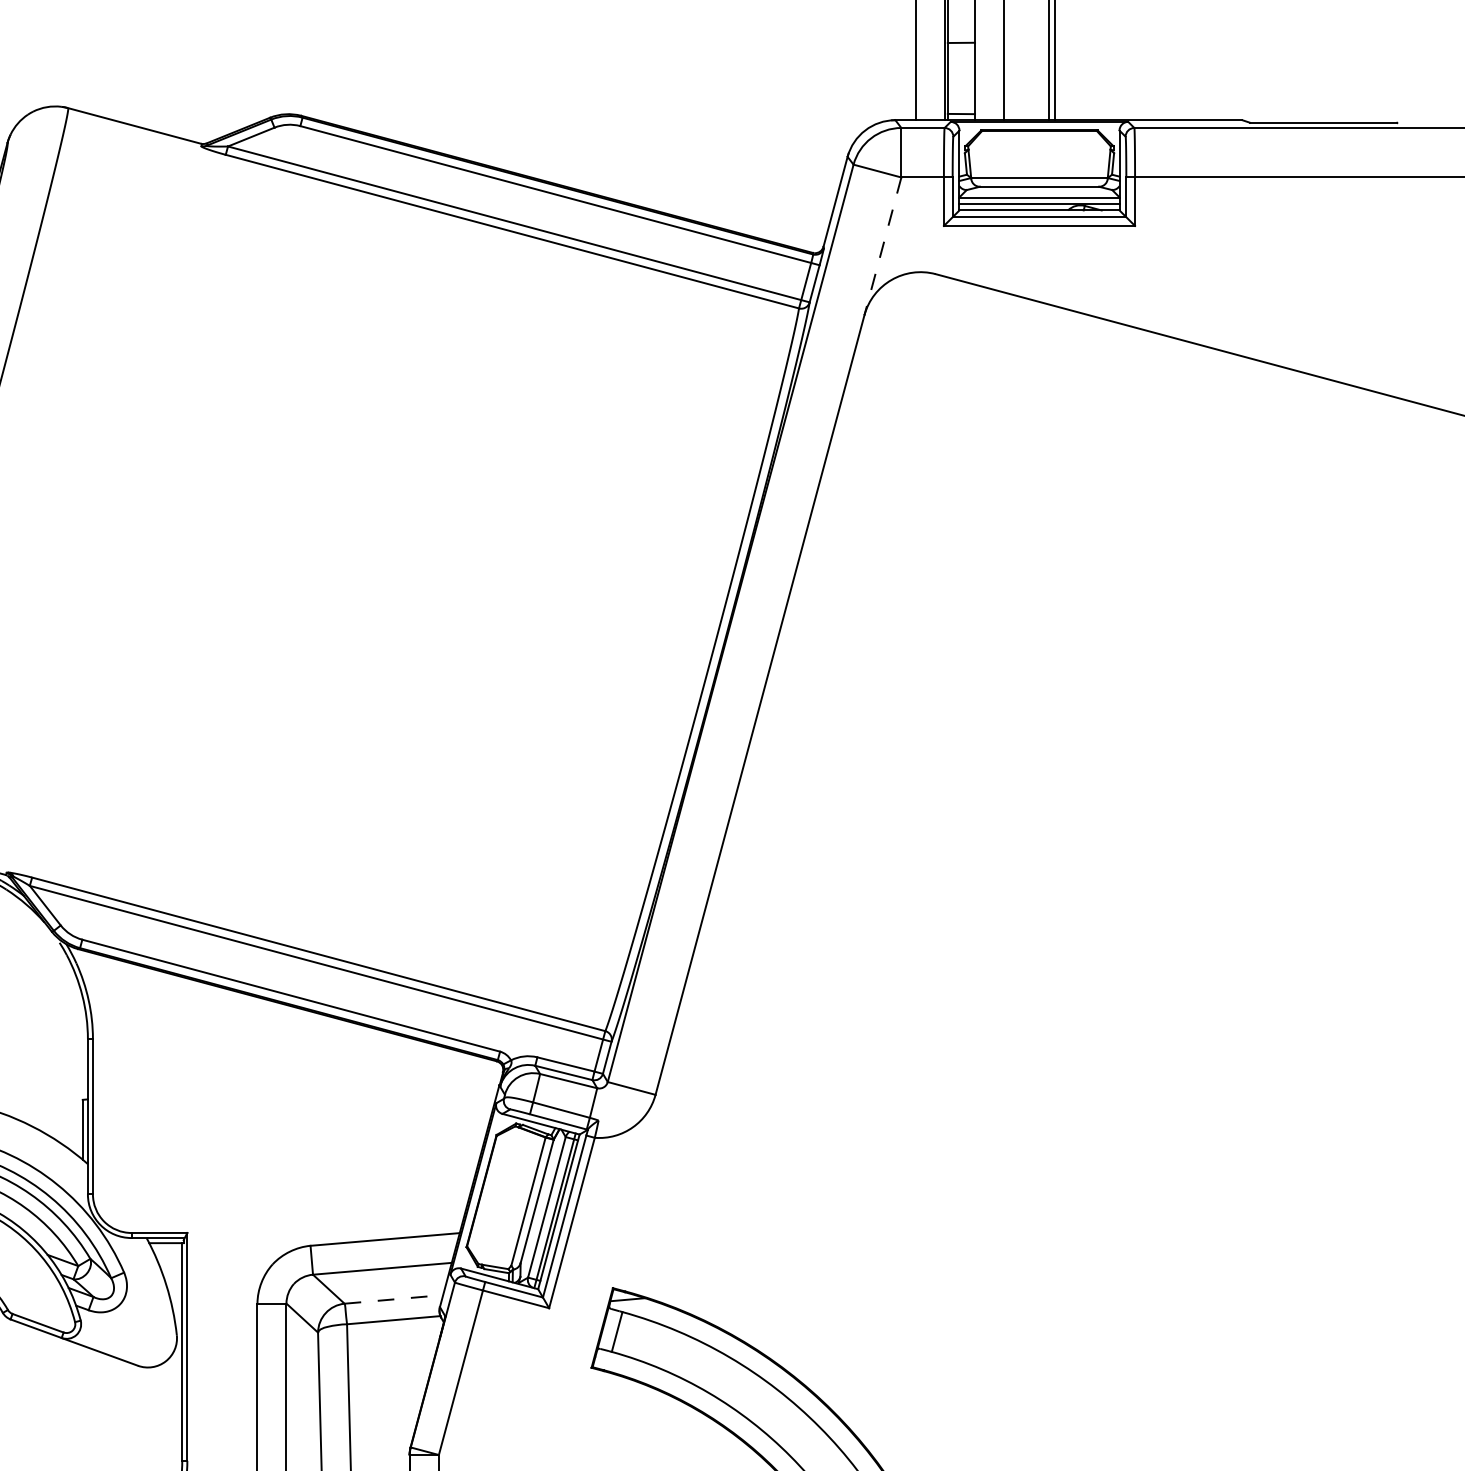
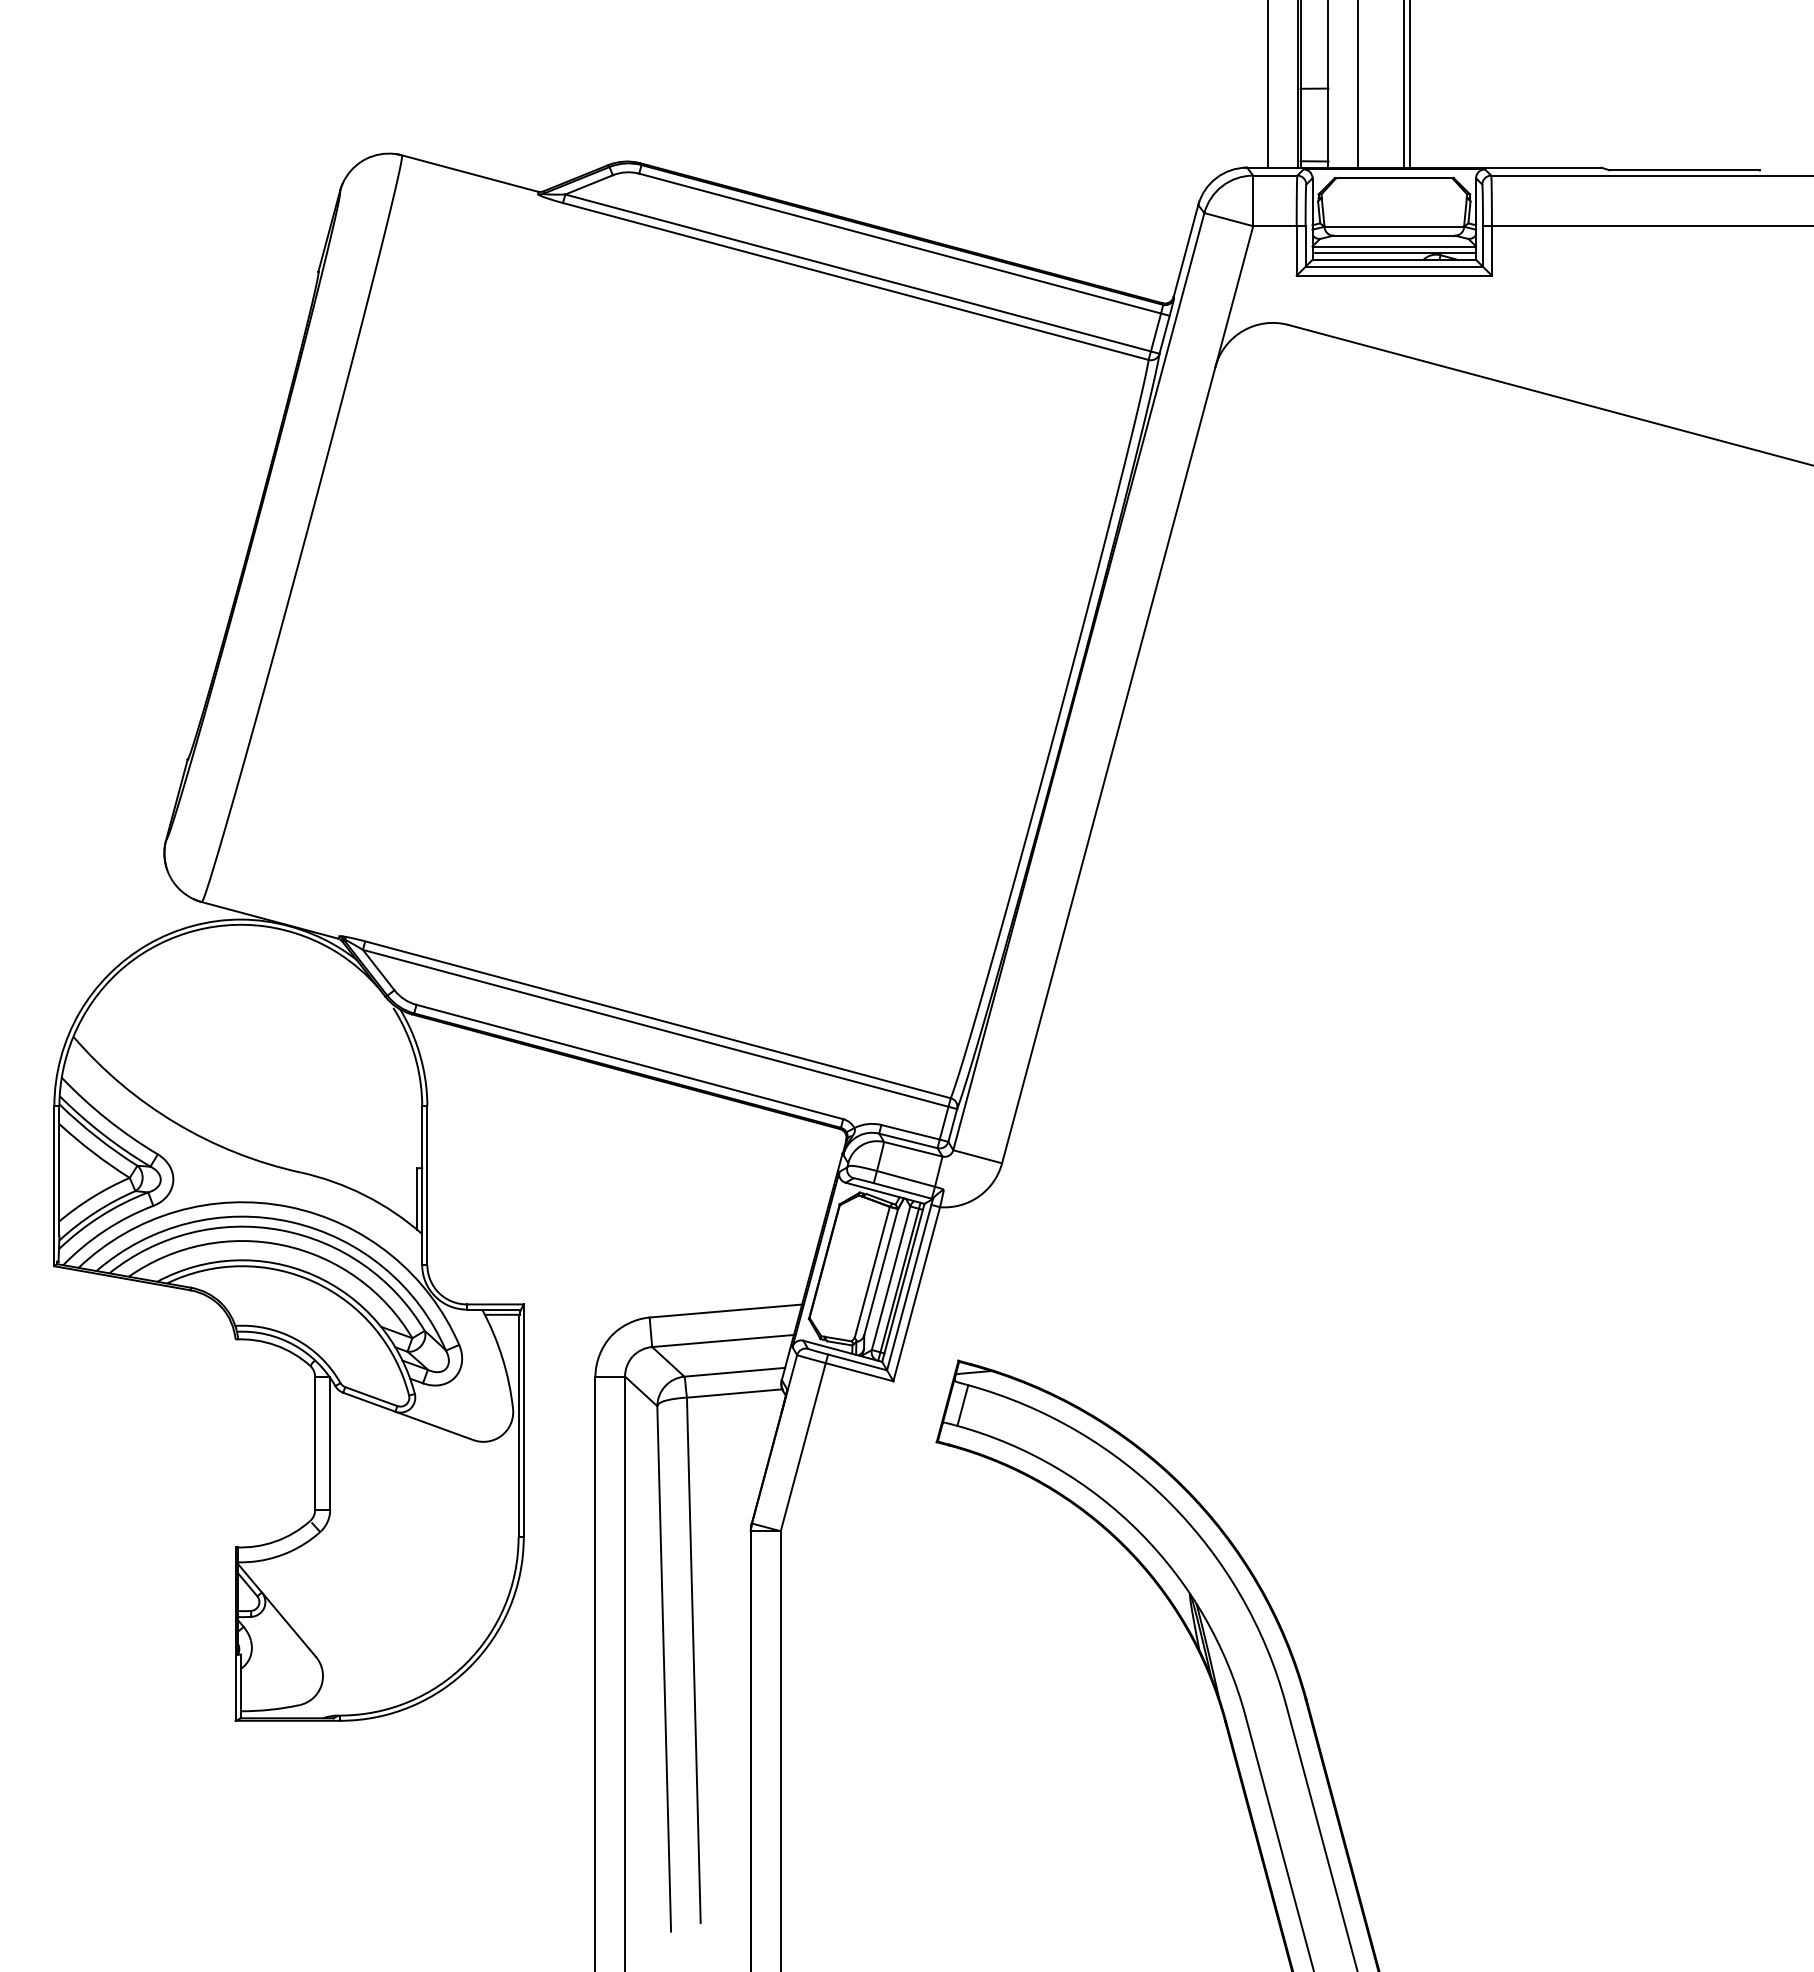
line: (883, 246) -> (1234, 296), dashed -> solid
line: (393, 1299) -> (734, 1372), dashed -> solid

